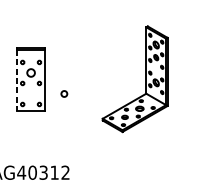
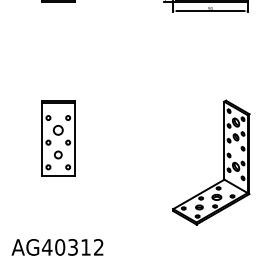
part: (145, 79) -> (223, 162), moved
line: (16, 80) -> (41, 139), dashed -> solid
circle: (64, 93) -> (58, 154), moved

